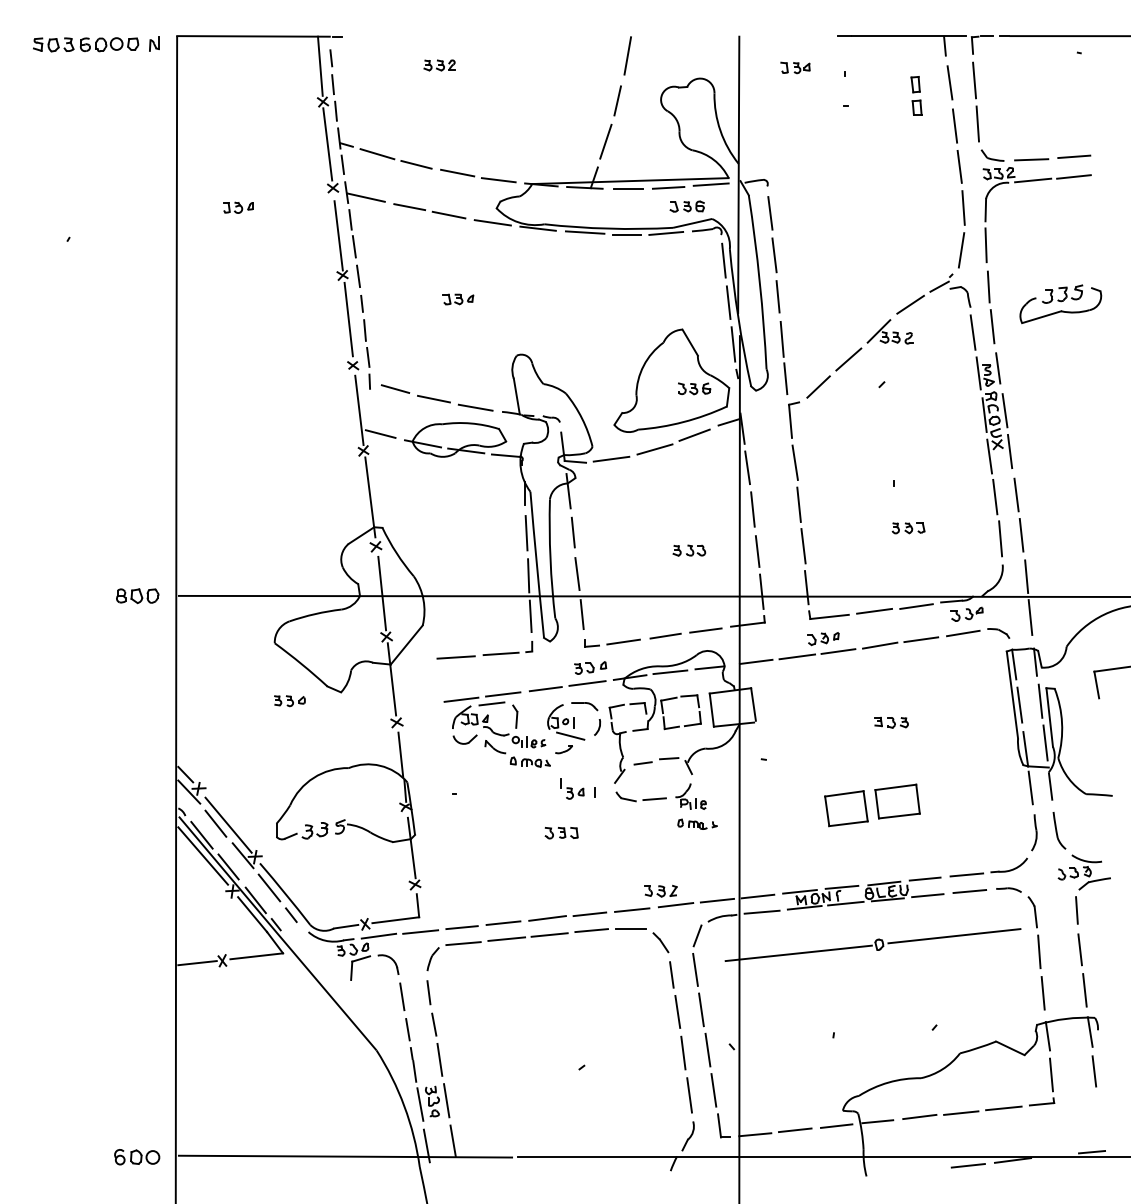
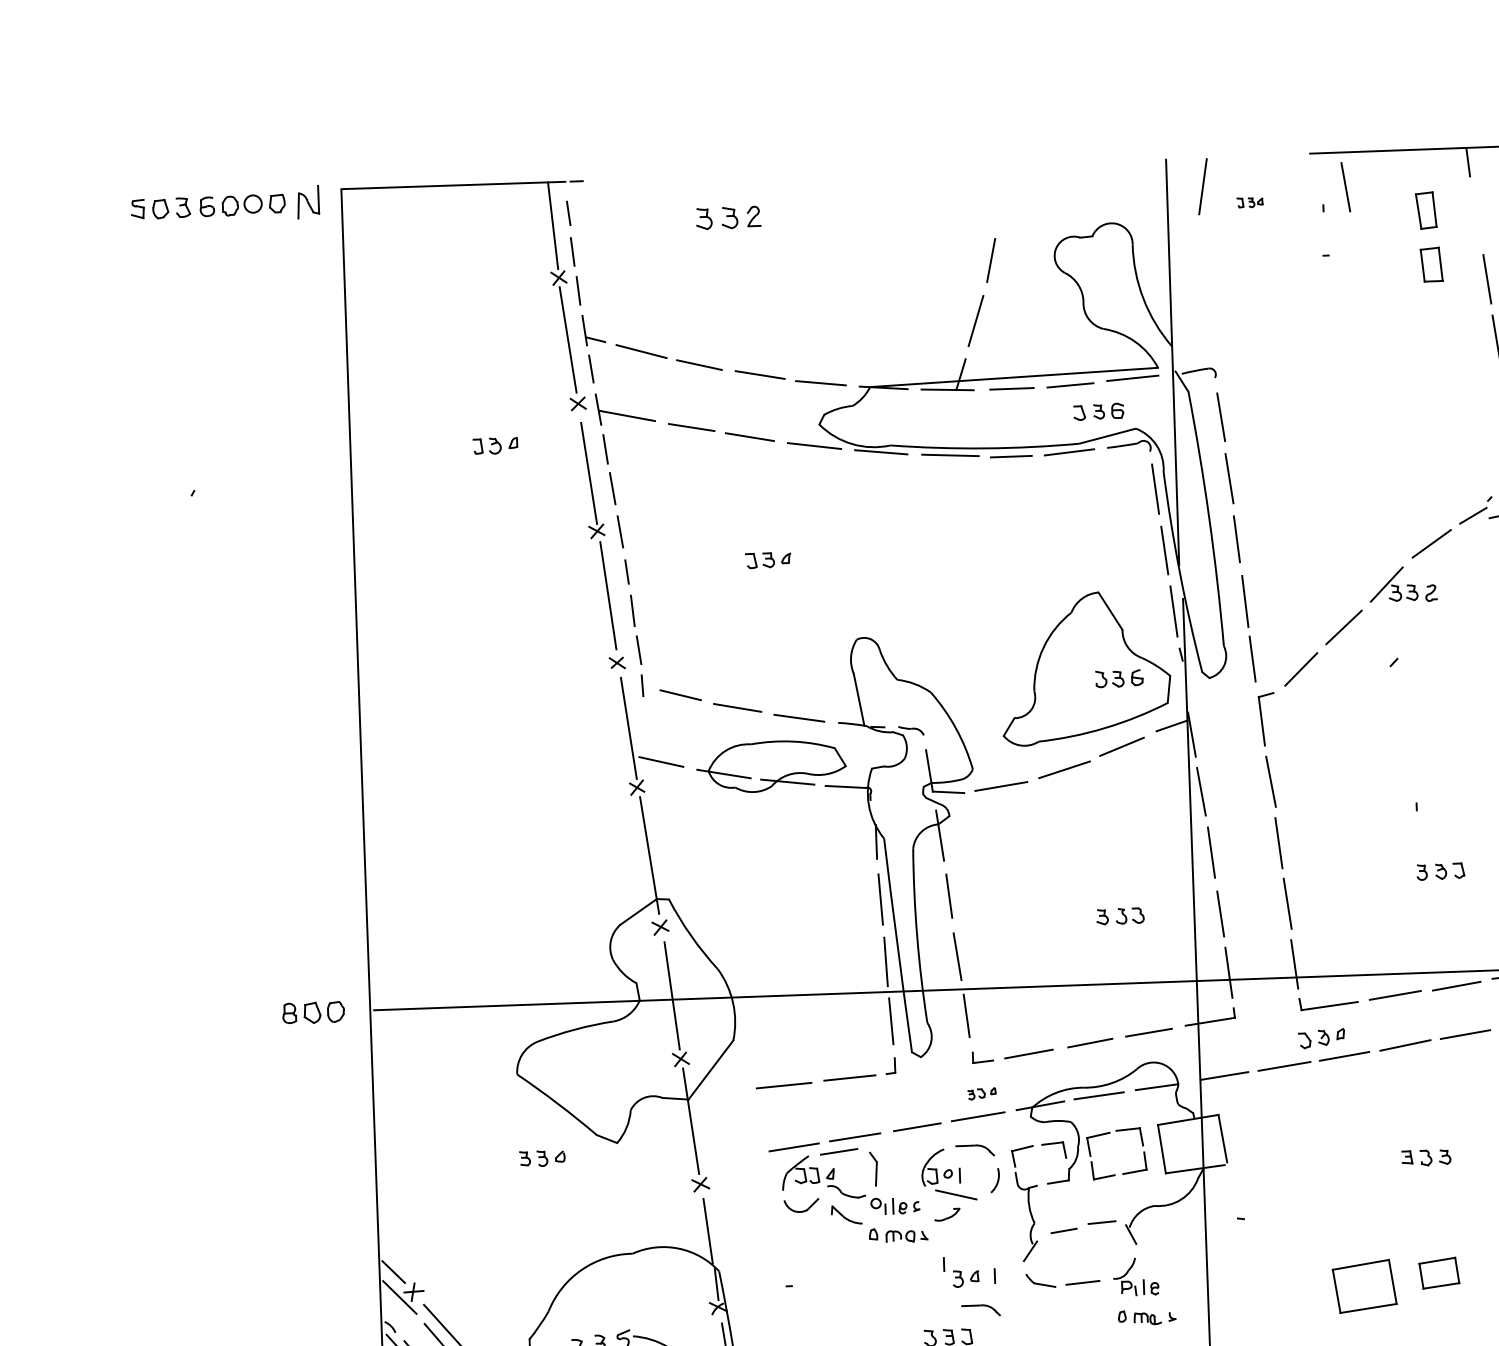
part: (154, 43) -> (308, 201), size x1.6
line: (627, 55) -> (1202, 186), moved
part: (439, 65) -> (727, 218), size x1.4
part: (795, 67) -> (1250, 201), size x0.6
line: (949, 82) -> (1345, 186), moved
part: (916, 95) -> (1429, 236), size x1.6
part: (238, 207) -> (495, 445), moved
part: (590, 667) -> (981, 1093), size x0.6
part: (897, 801) -> (1439, 1273), size x0.6
part: (584, 815) -> (980, 1310), added

